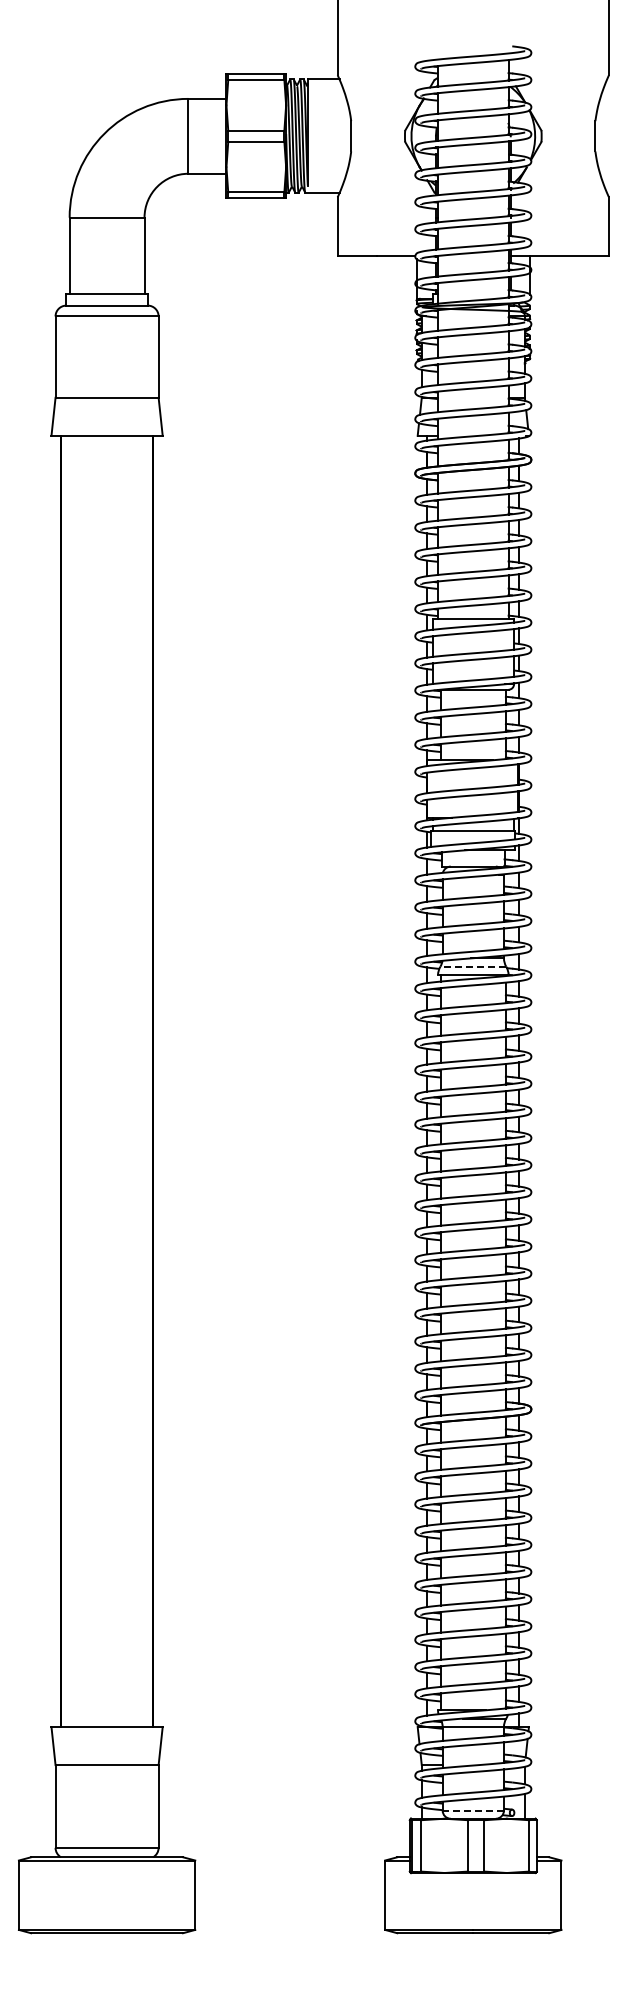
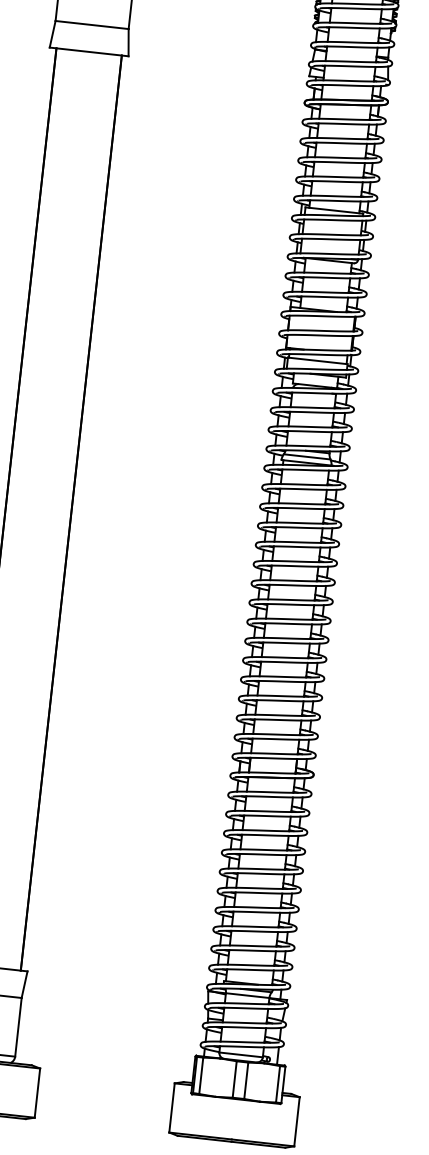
line: (473, 966) -> (307, 456), dashed -> solid
line: (473, 1810) -> (241, 1054), dashed -> solid

